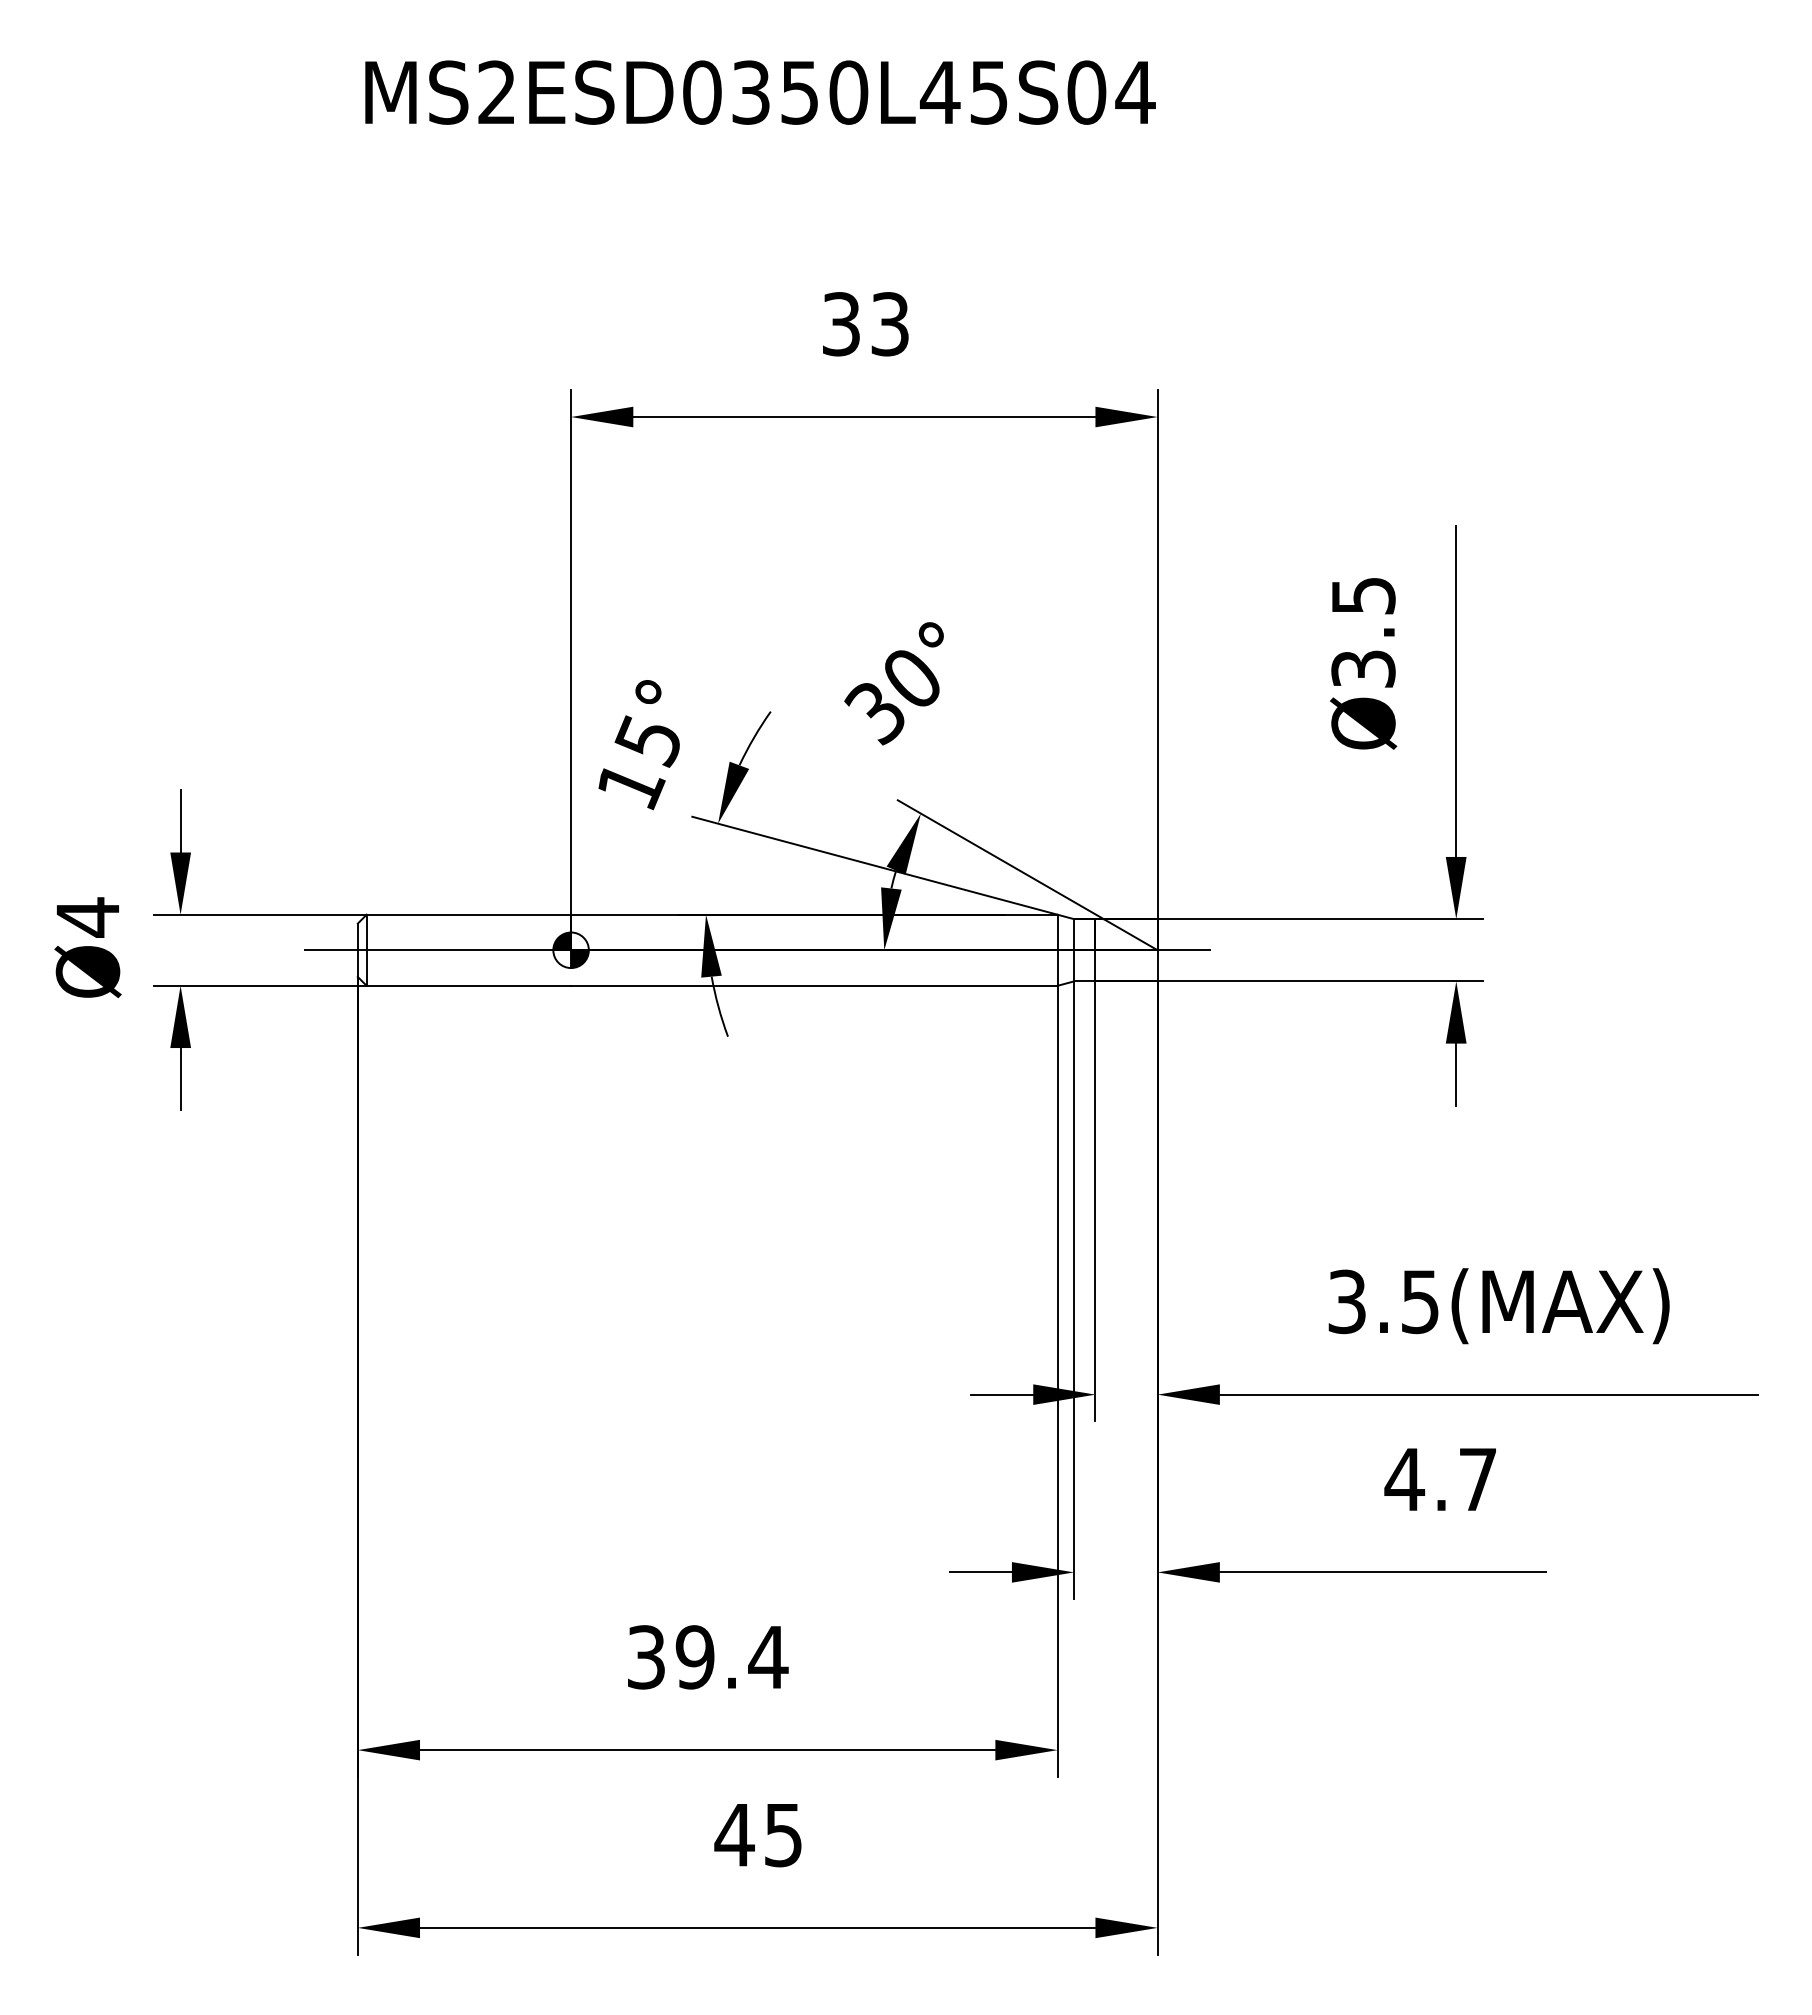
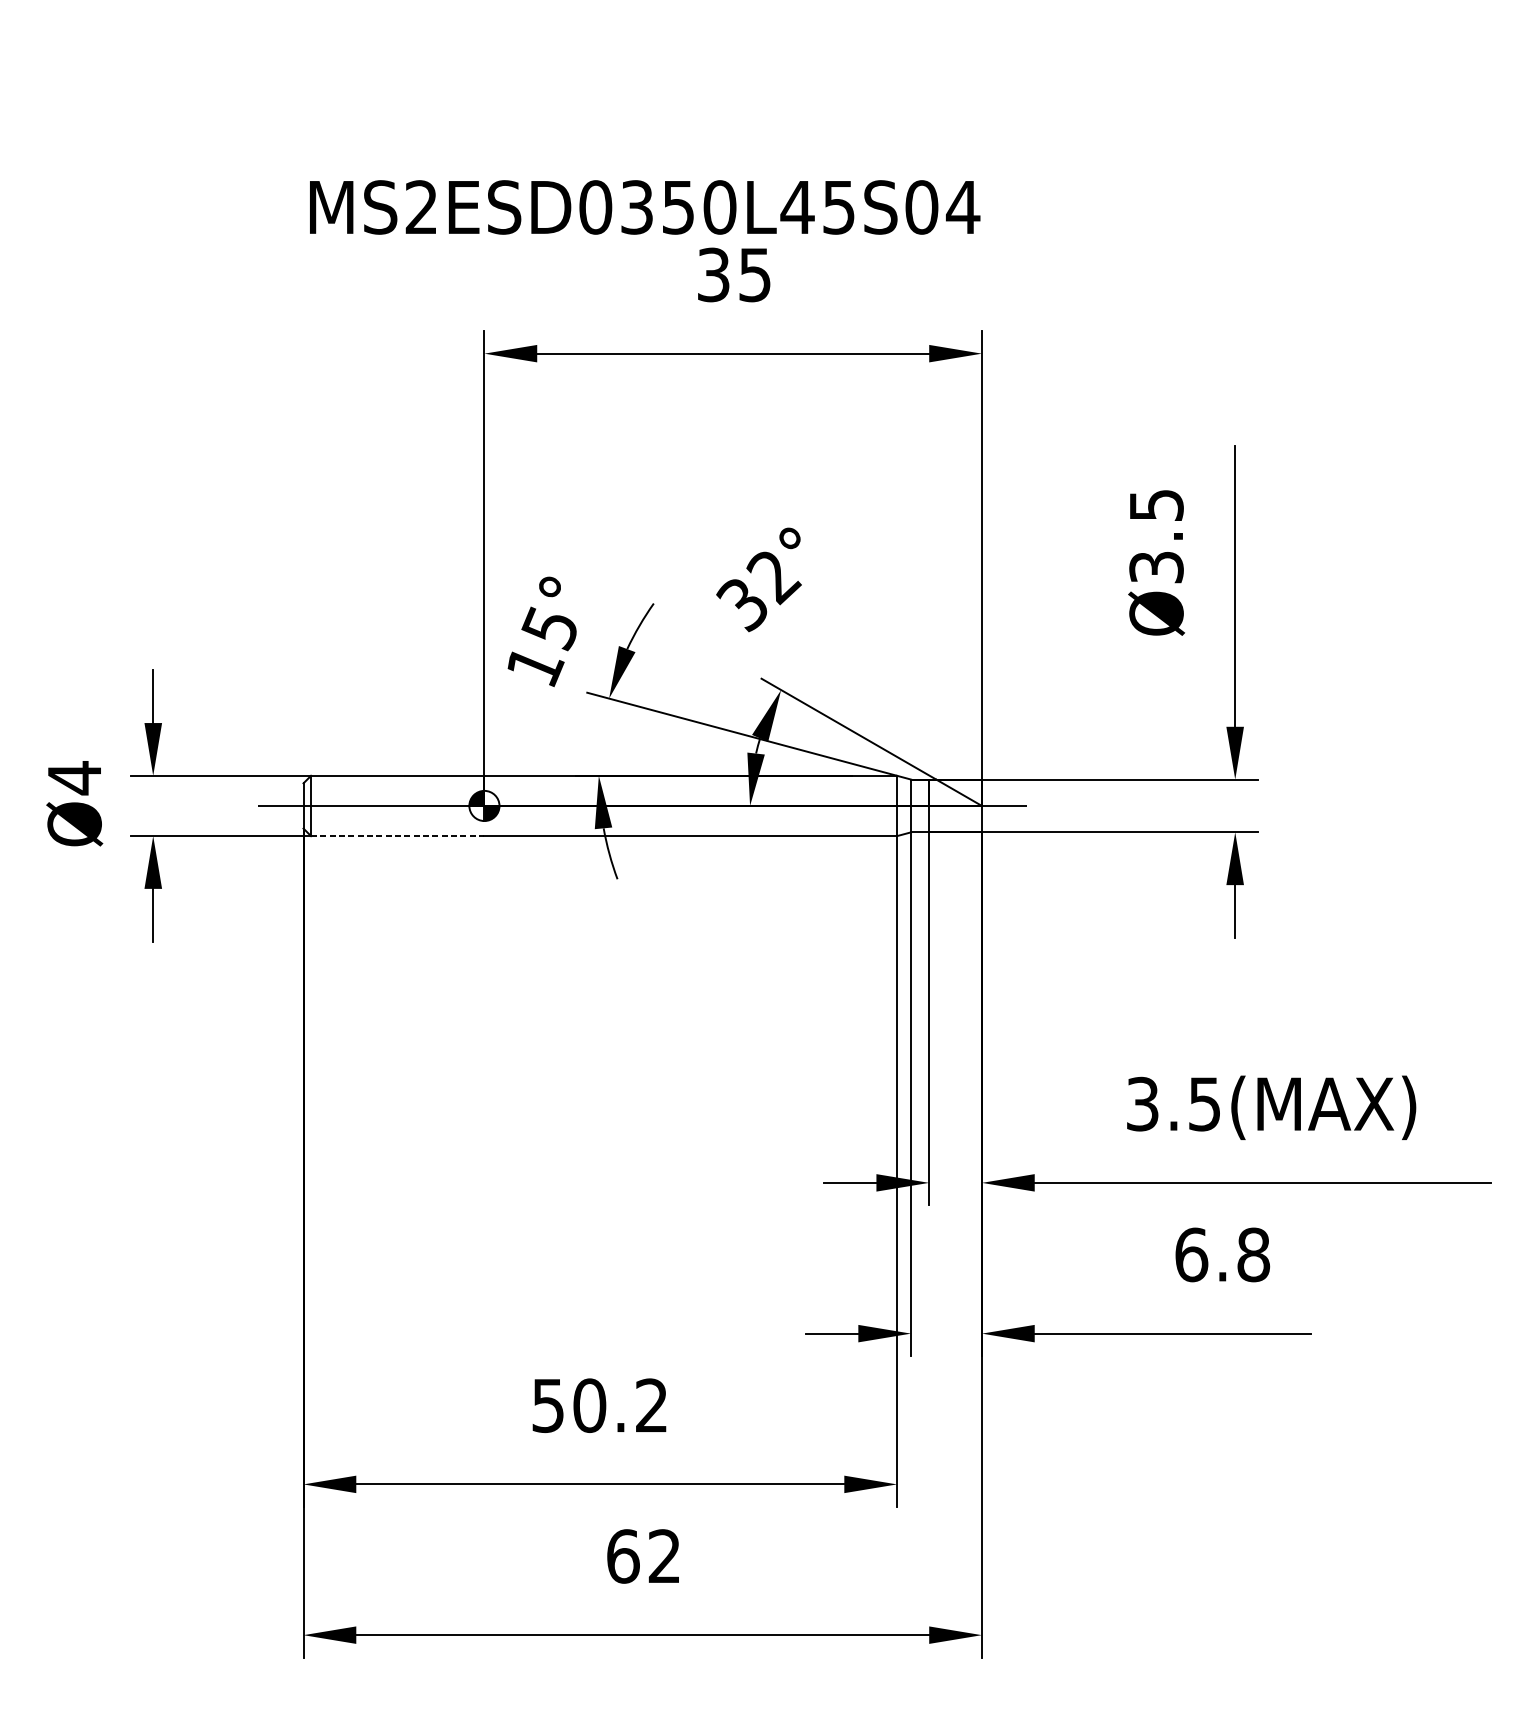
text: (760, 92) -> (645, 207), moved
text: (890, 323) -> (755, 274), 33 -> 35
text: (912, 681) -> (774, 577), 30° -> 32°
line: (469, 985) -> (398, 835), solid -> dashed
text: (1440, 1479) -> (1221, 1254), 4.7 -> 6.8
text: (708, 1657) -> (600, 1405), 39.4 -> 50.2
text: (757, 1834) -> (642, 1555), 45 -> 62

